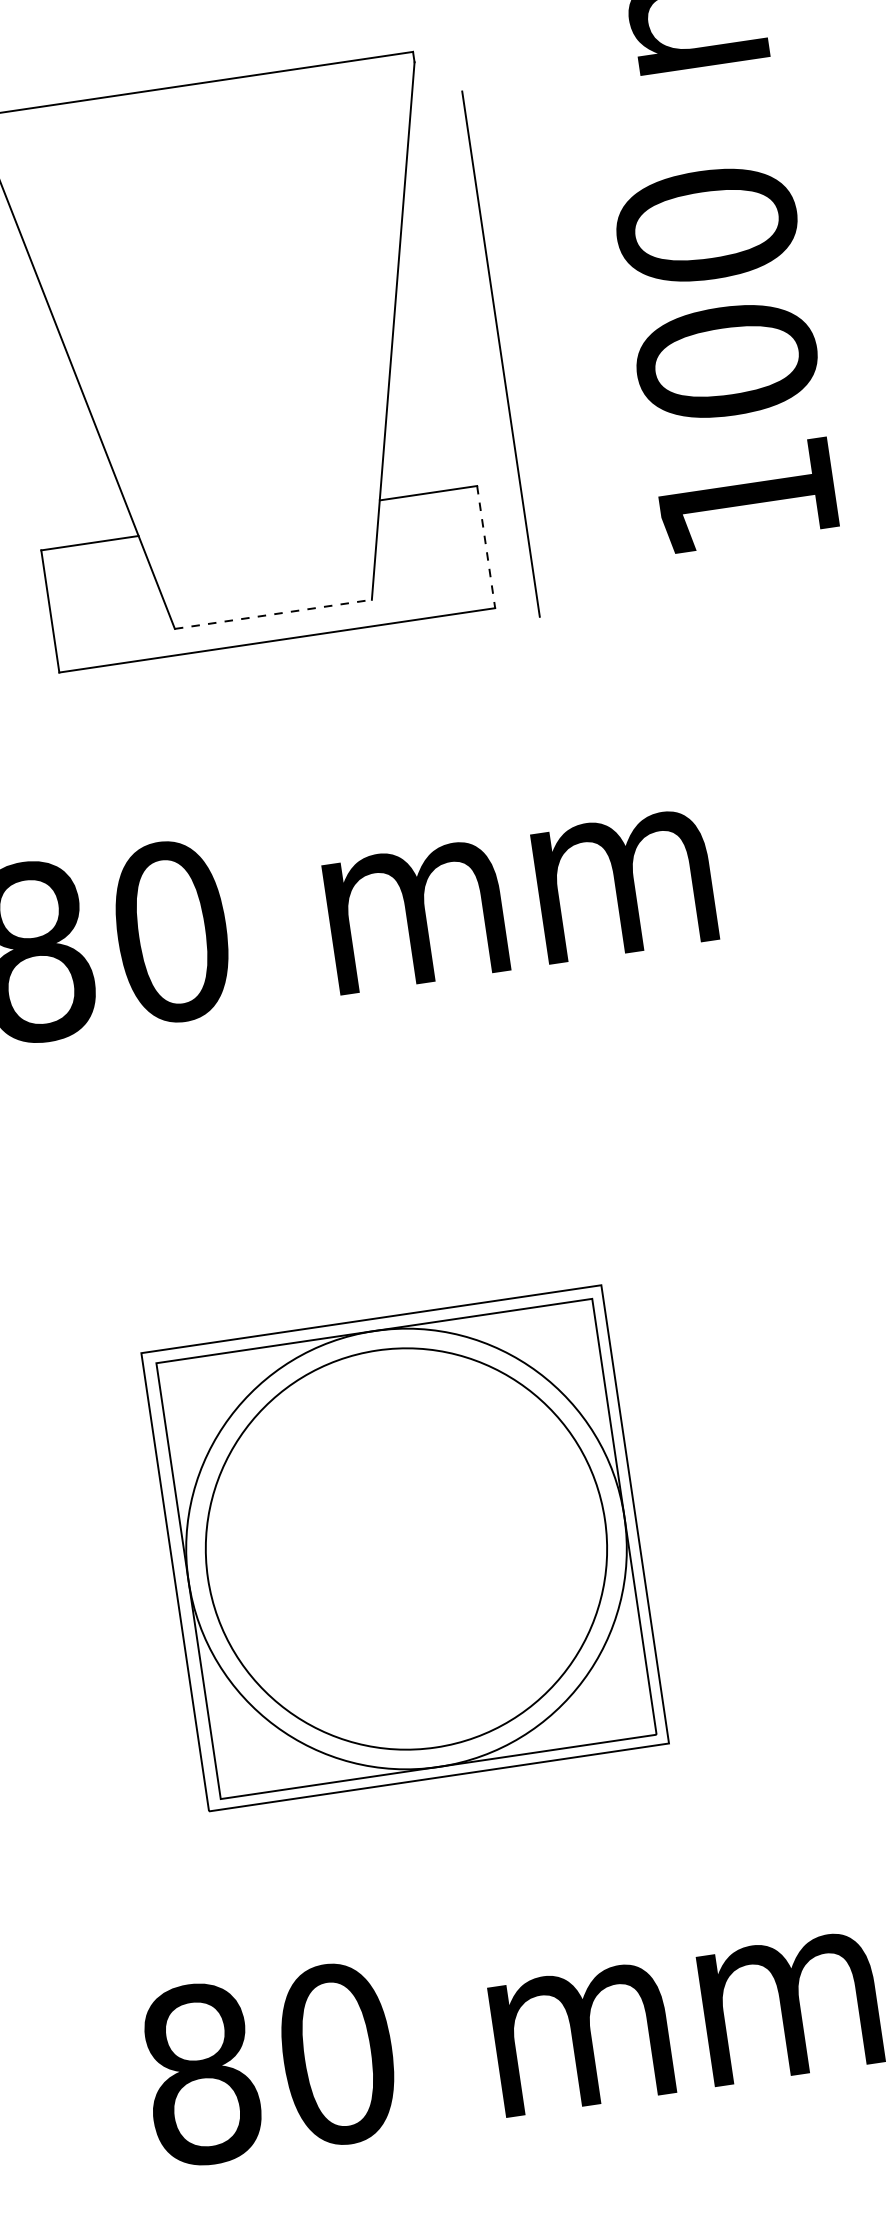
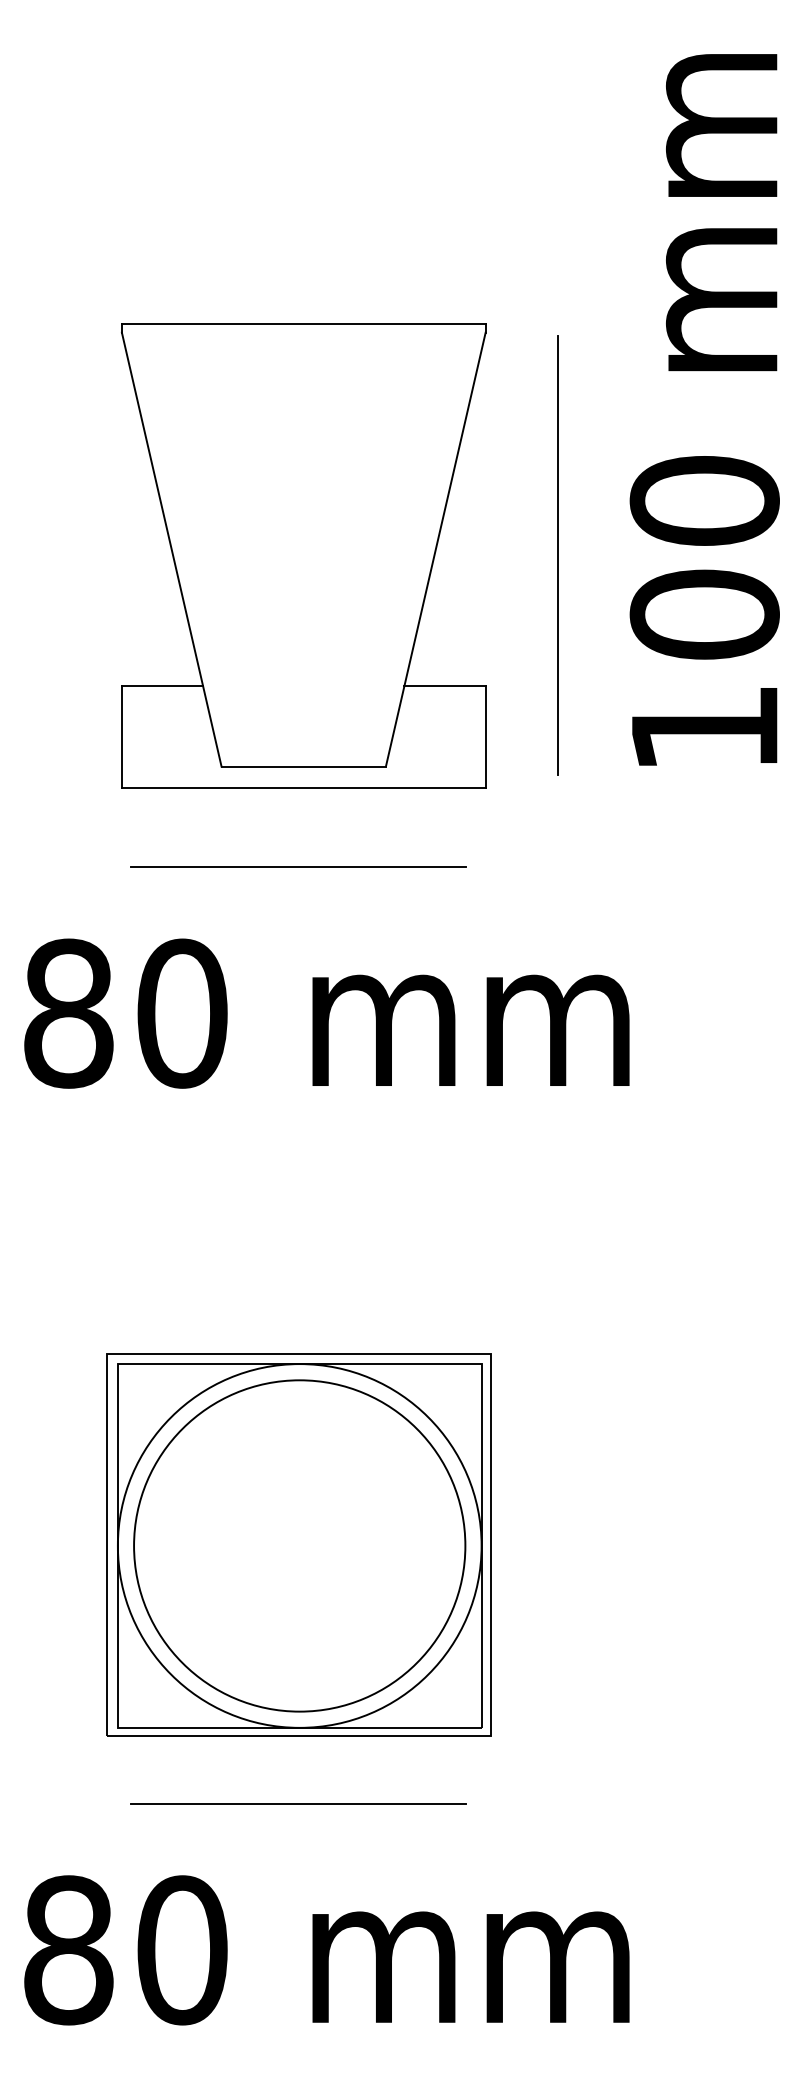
line: (500, 354) -> (557, 555), moved
line: (486, 547) -> (485, 737), dashed -> solid
line: (274, 614) -> (304, 766), dashed -> solid
line: (284, 735) -> (298, 866), added
line: (450, 1857) -> (298, 1803), added

